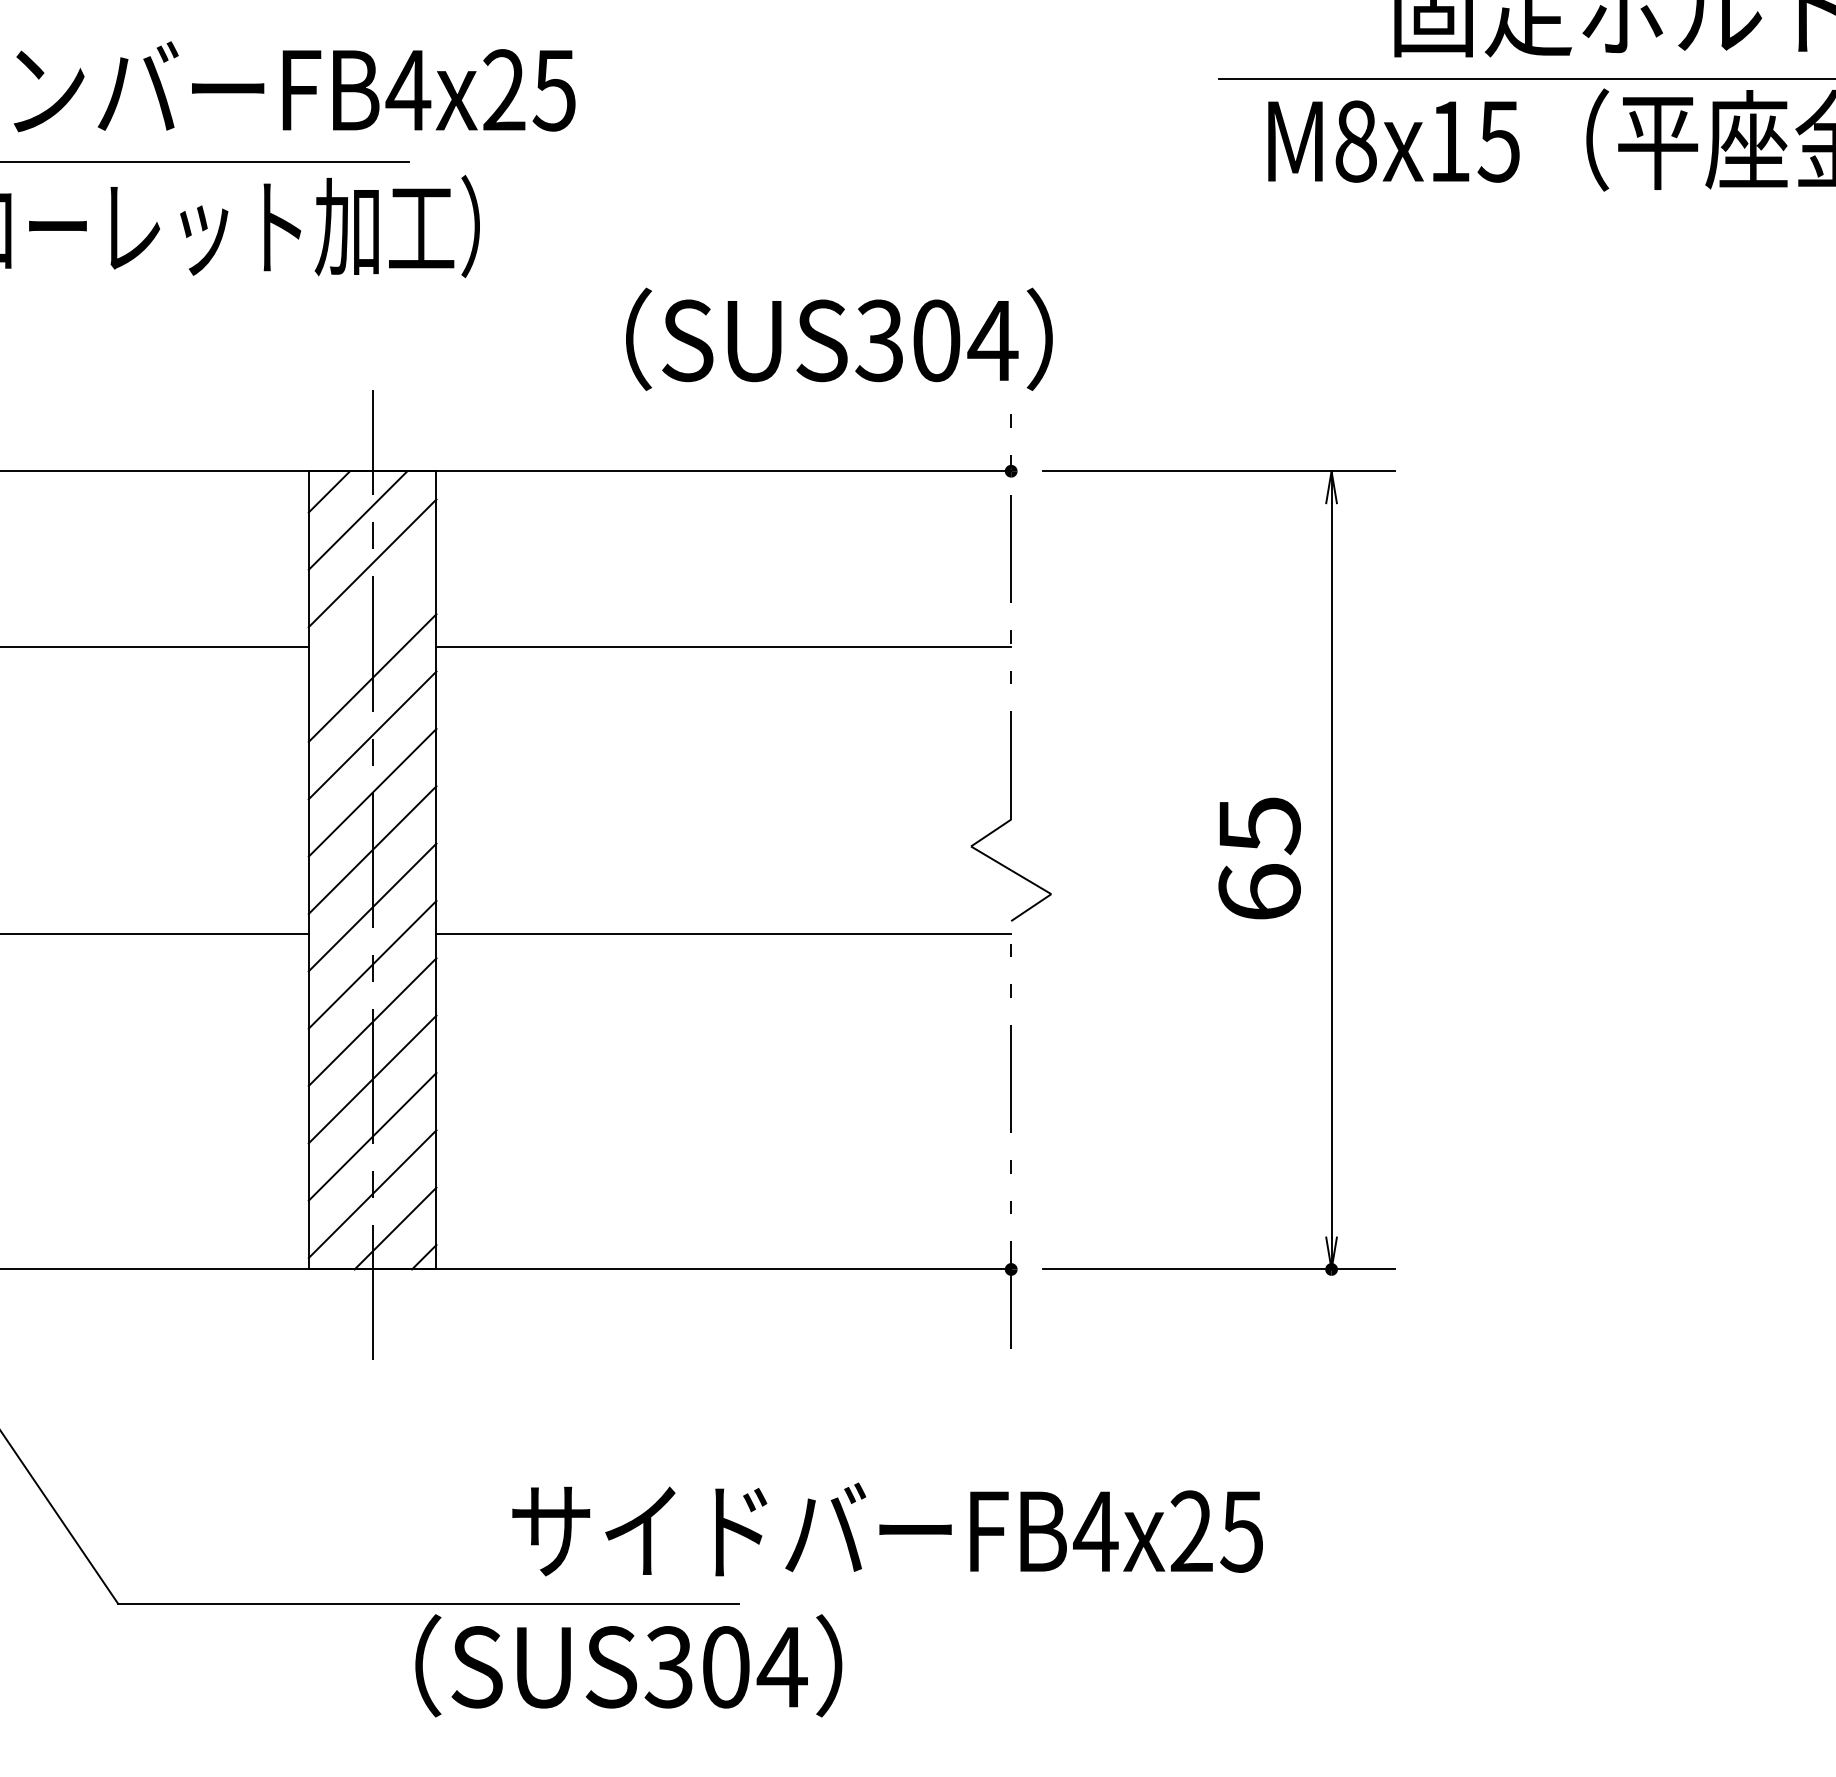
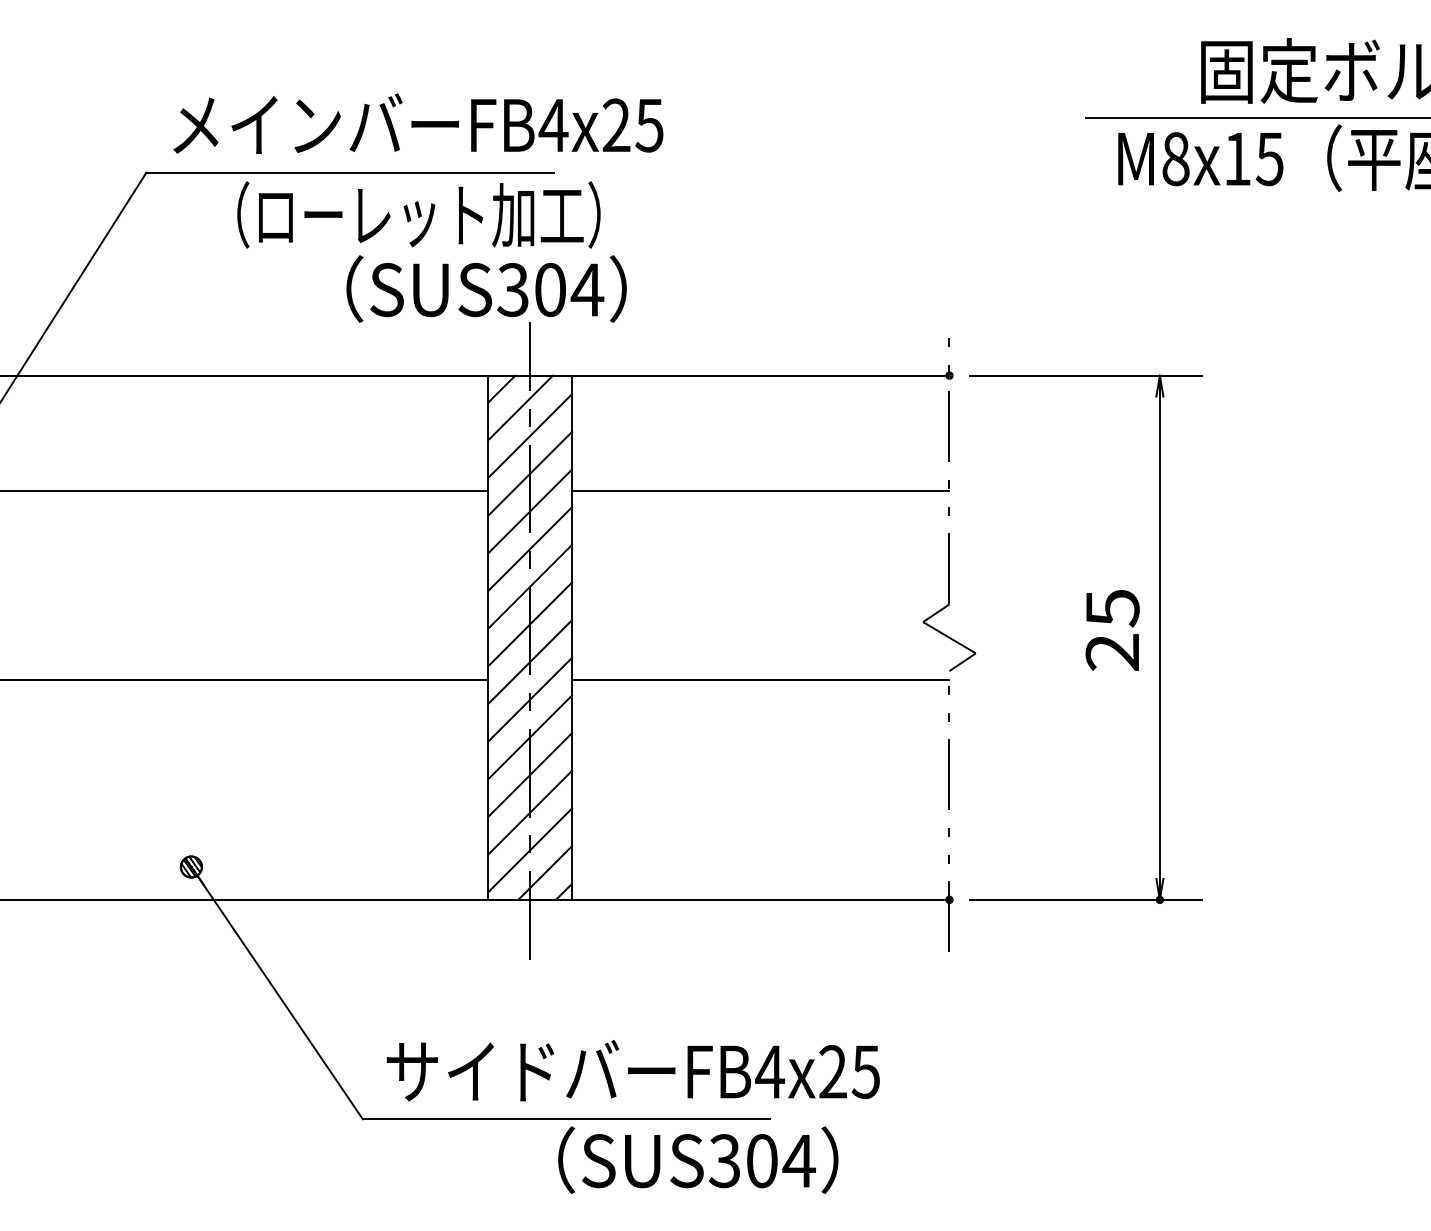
text: (839, 338) -> (486, 288), moved
line: (373, 620) -> (530, 473), added
text: (1259, 891) -> (1112, 651), 65 -> 25
text: (886, 1529) -> (632, 1070), moved

